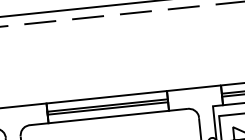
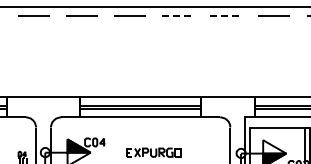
line: (183, 7) -> (226, 16), solid -> dashed
line: (136, 12) -> (178, 16), solid -> dashed

